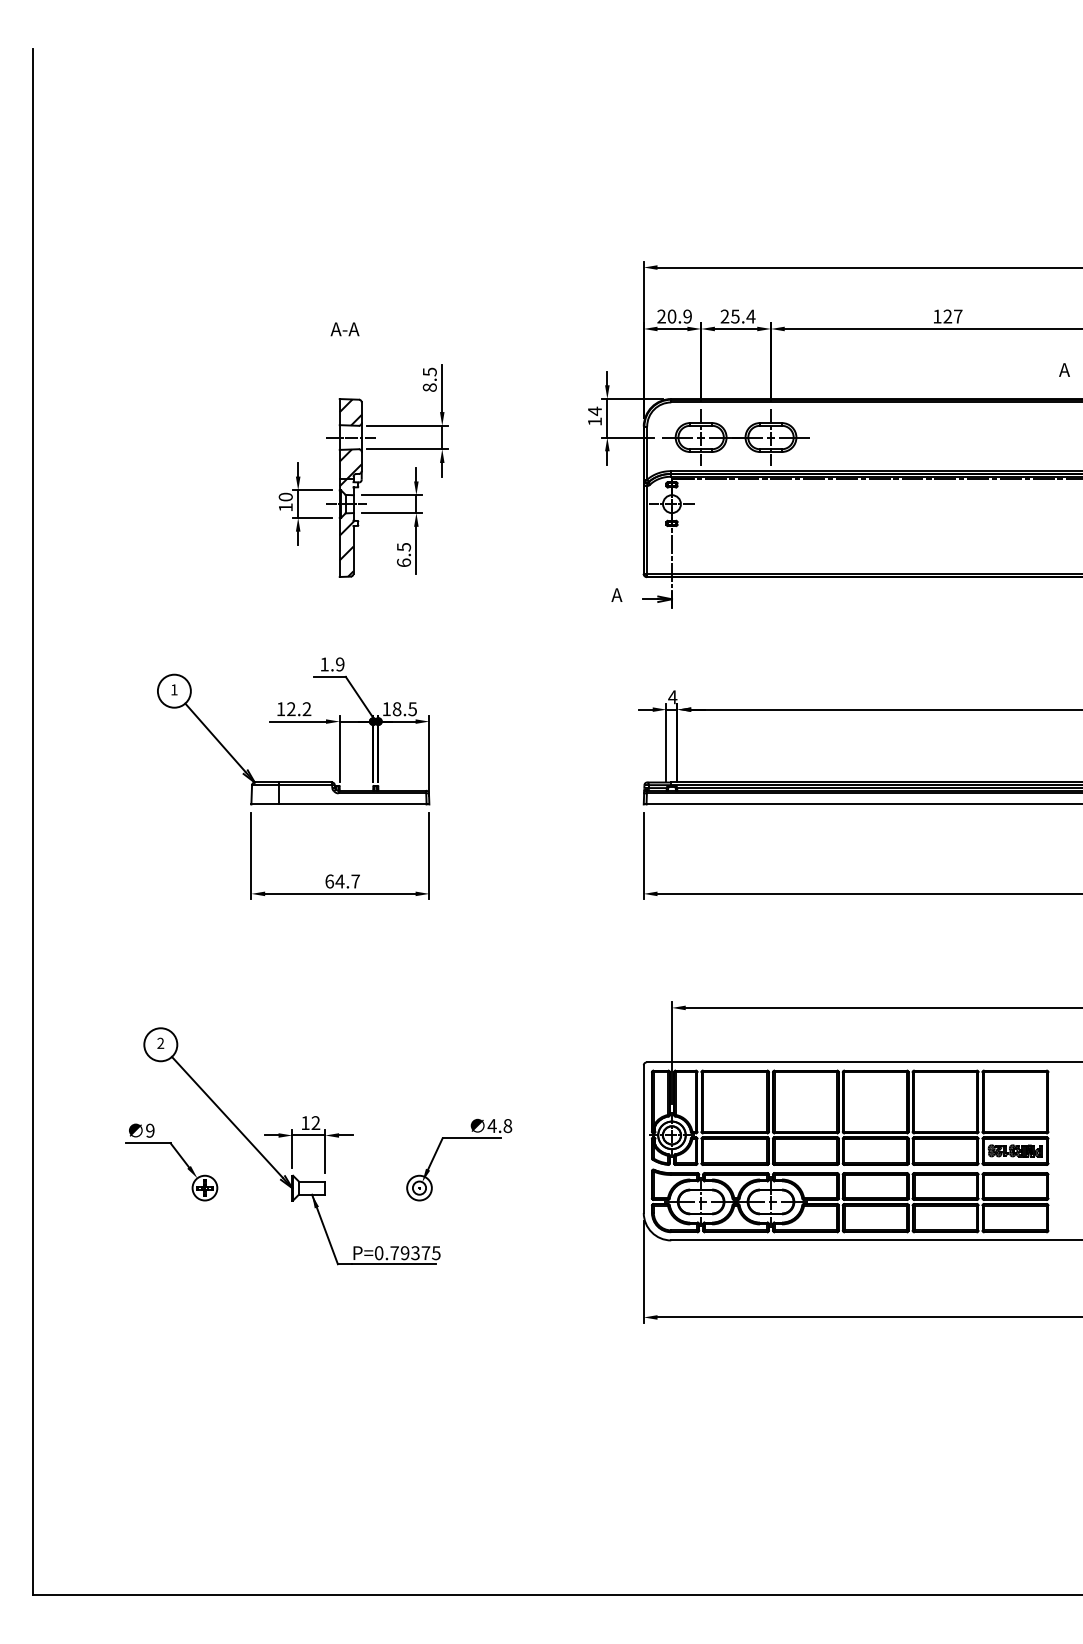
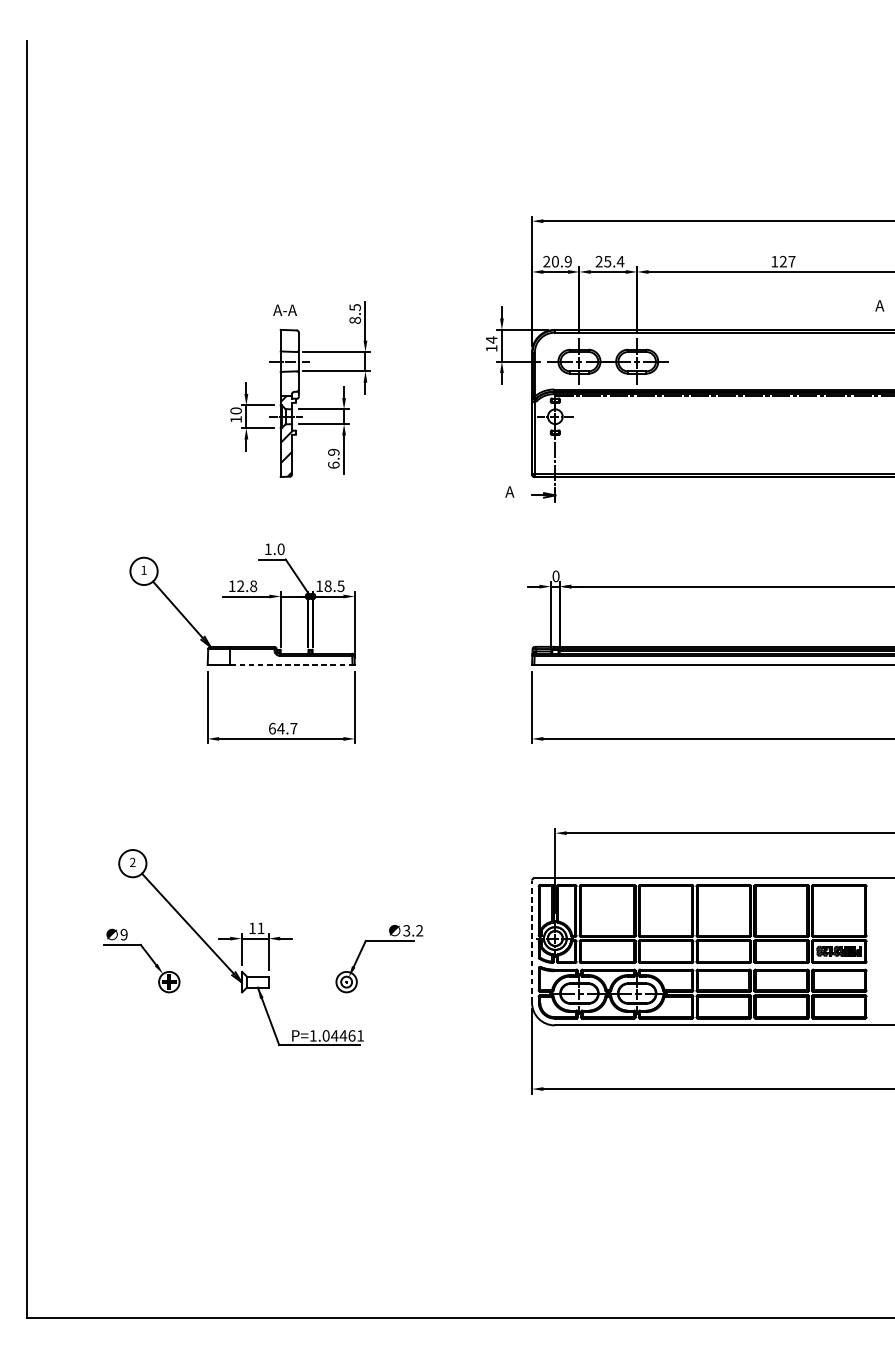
text: (344, 329) -> (284, 310), moved
hatch: (350, 412) -> (289, 341), removed
hatch: (350, 464) -> (289, 383), removed
text: (403, 547) -> (333, 452), 6.5 -> 6.9
text: (340, 664) -> (281, 549), 1.9 -> 1.0
text: (672, 697) -> (555, 576), 4 -> 0
text: (306, 709) -> (253, 586), 12.2 -> 12.8
line: (352, 804) -> (291, 665), solid -> dashed
text: (315, 1122) -> (260, 927), 12 -> 11
text: (499, 1126) -> (412, 931), 4.8 -> 3.2
line: (643, 1139) -> (531, 941), solid -> dashed
text: (407, 1253) -> (336, 1036), P=0.79375 -> P=1.04461

